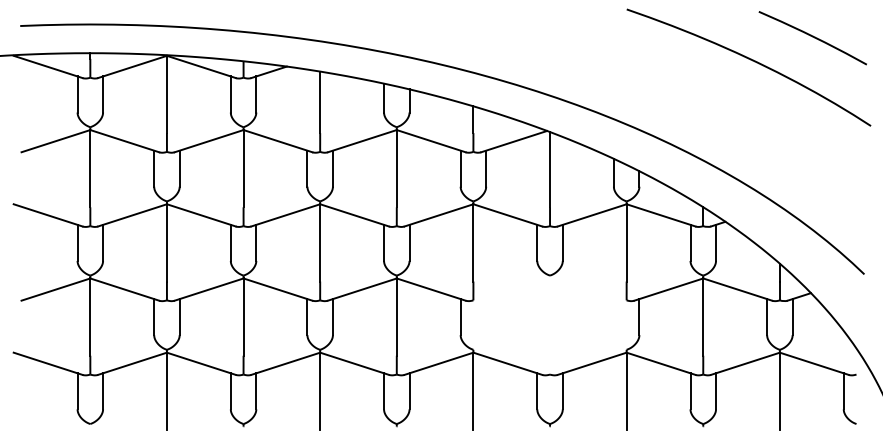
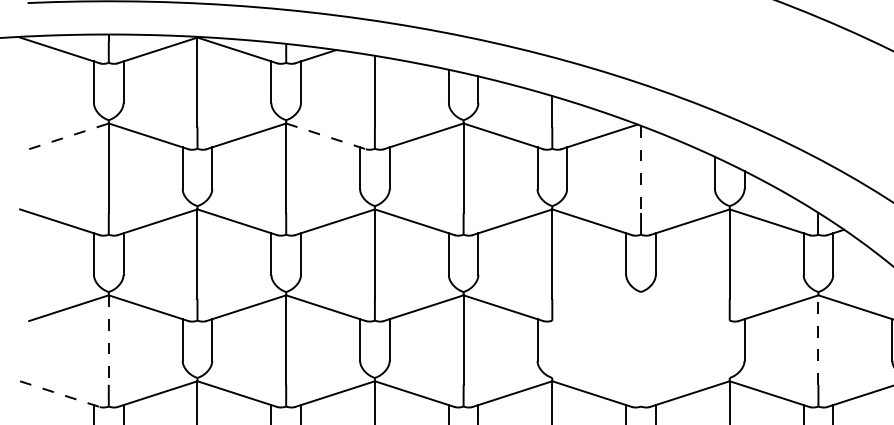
line: (56, 141) -> (69, 136), solid -> dashed
line: (278, 141) -> (326, 136), solid -> dashed
line: (550, 169) -> (641, 169), solid -> dashed
line: (90, 317) -> (108, 340), solid -> dashed
line: (703, 317) -> (818, 340), solid -> dashed
line: (48, 363) -> (60, 393), solid -> dashed

